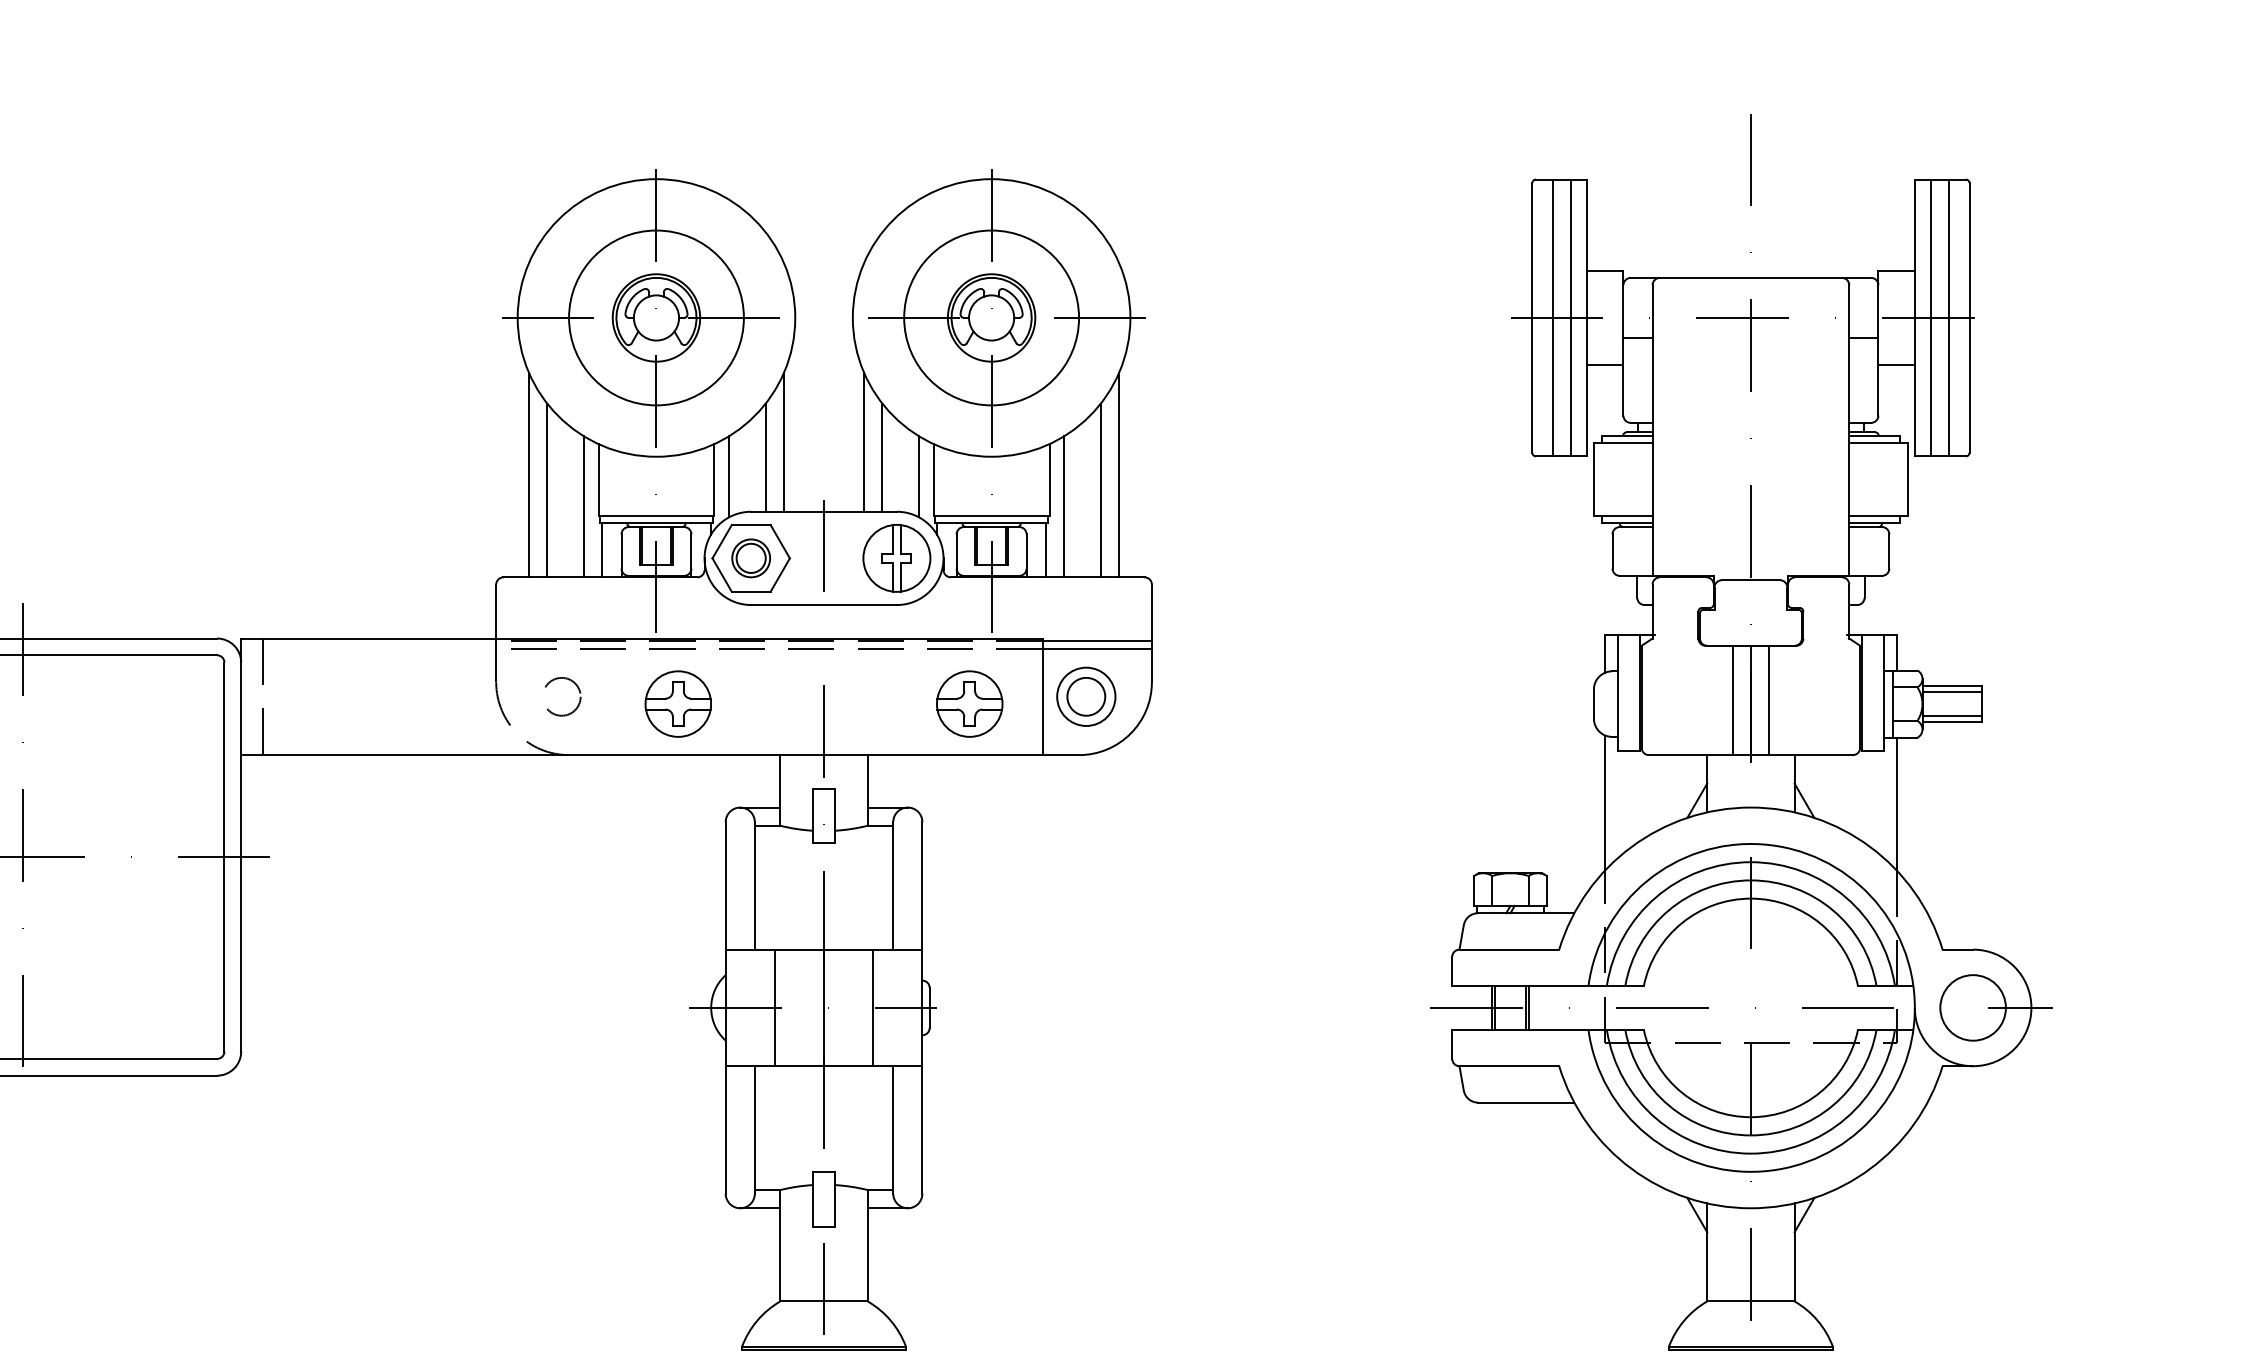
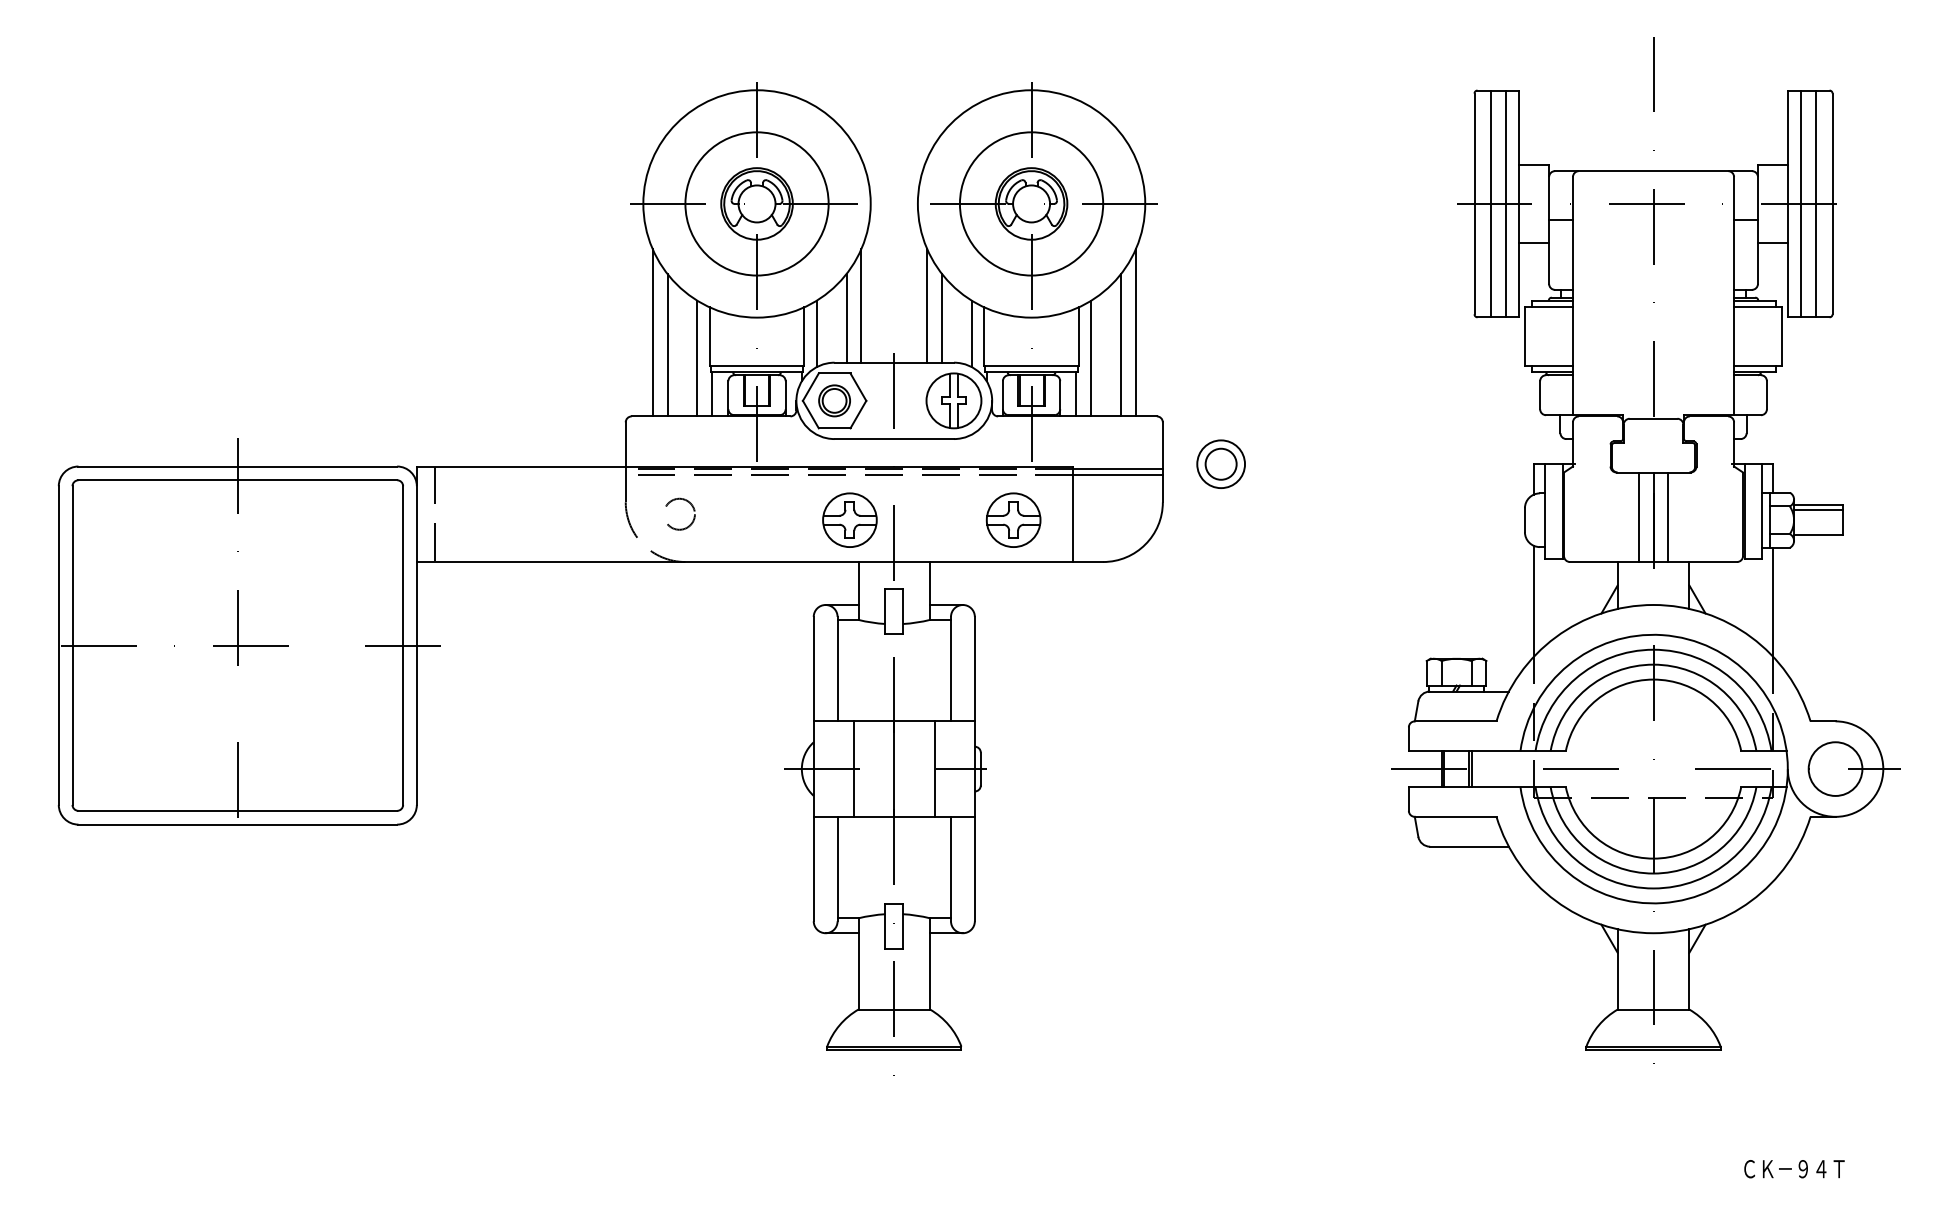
part: (1085, 695) -> (1220, 463), moved
part: (677, 703) -> (849, 519), moved
line: (1952, 716) -> (1818, 530), removed

